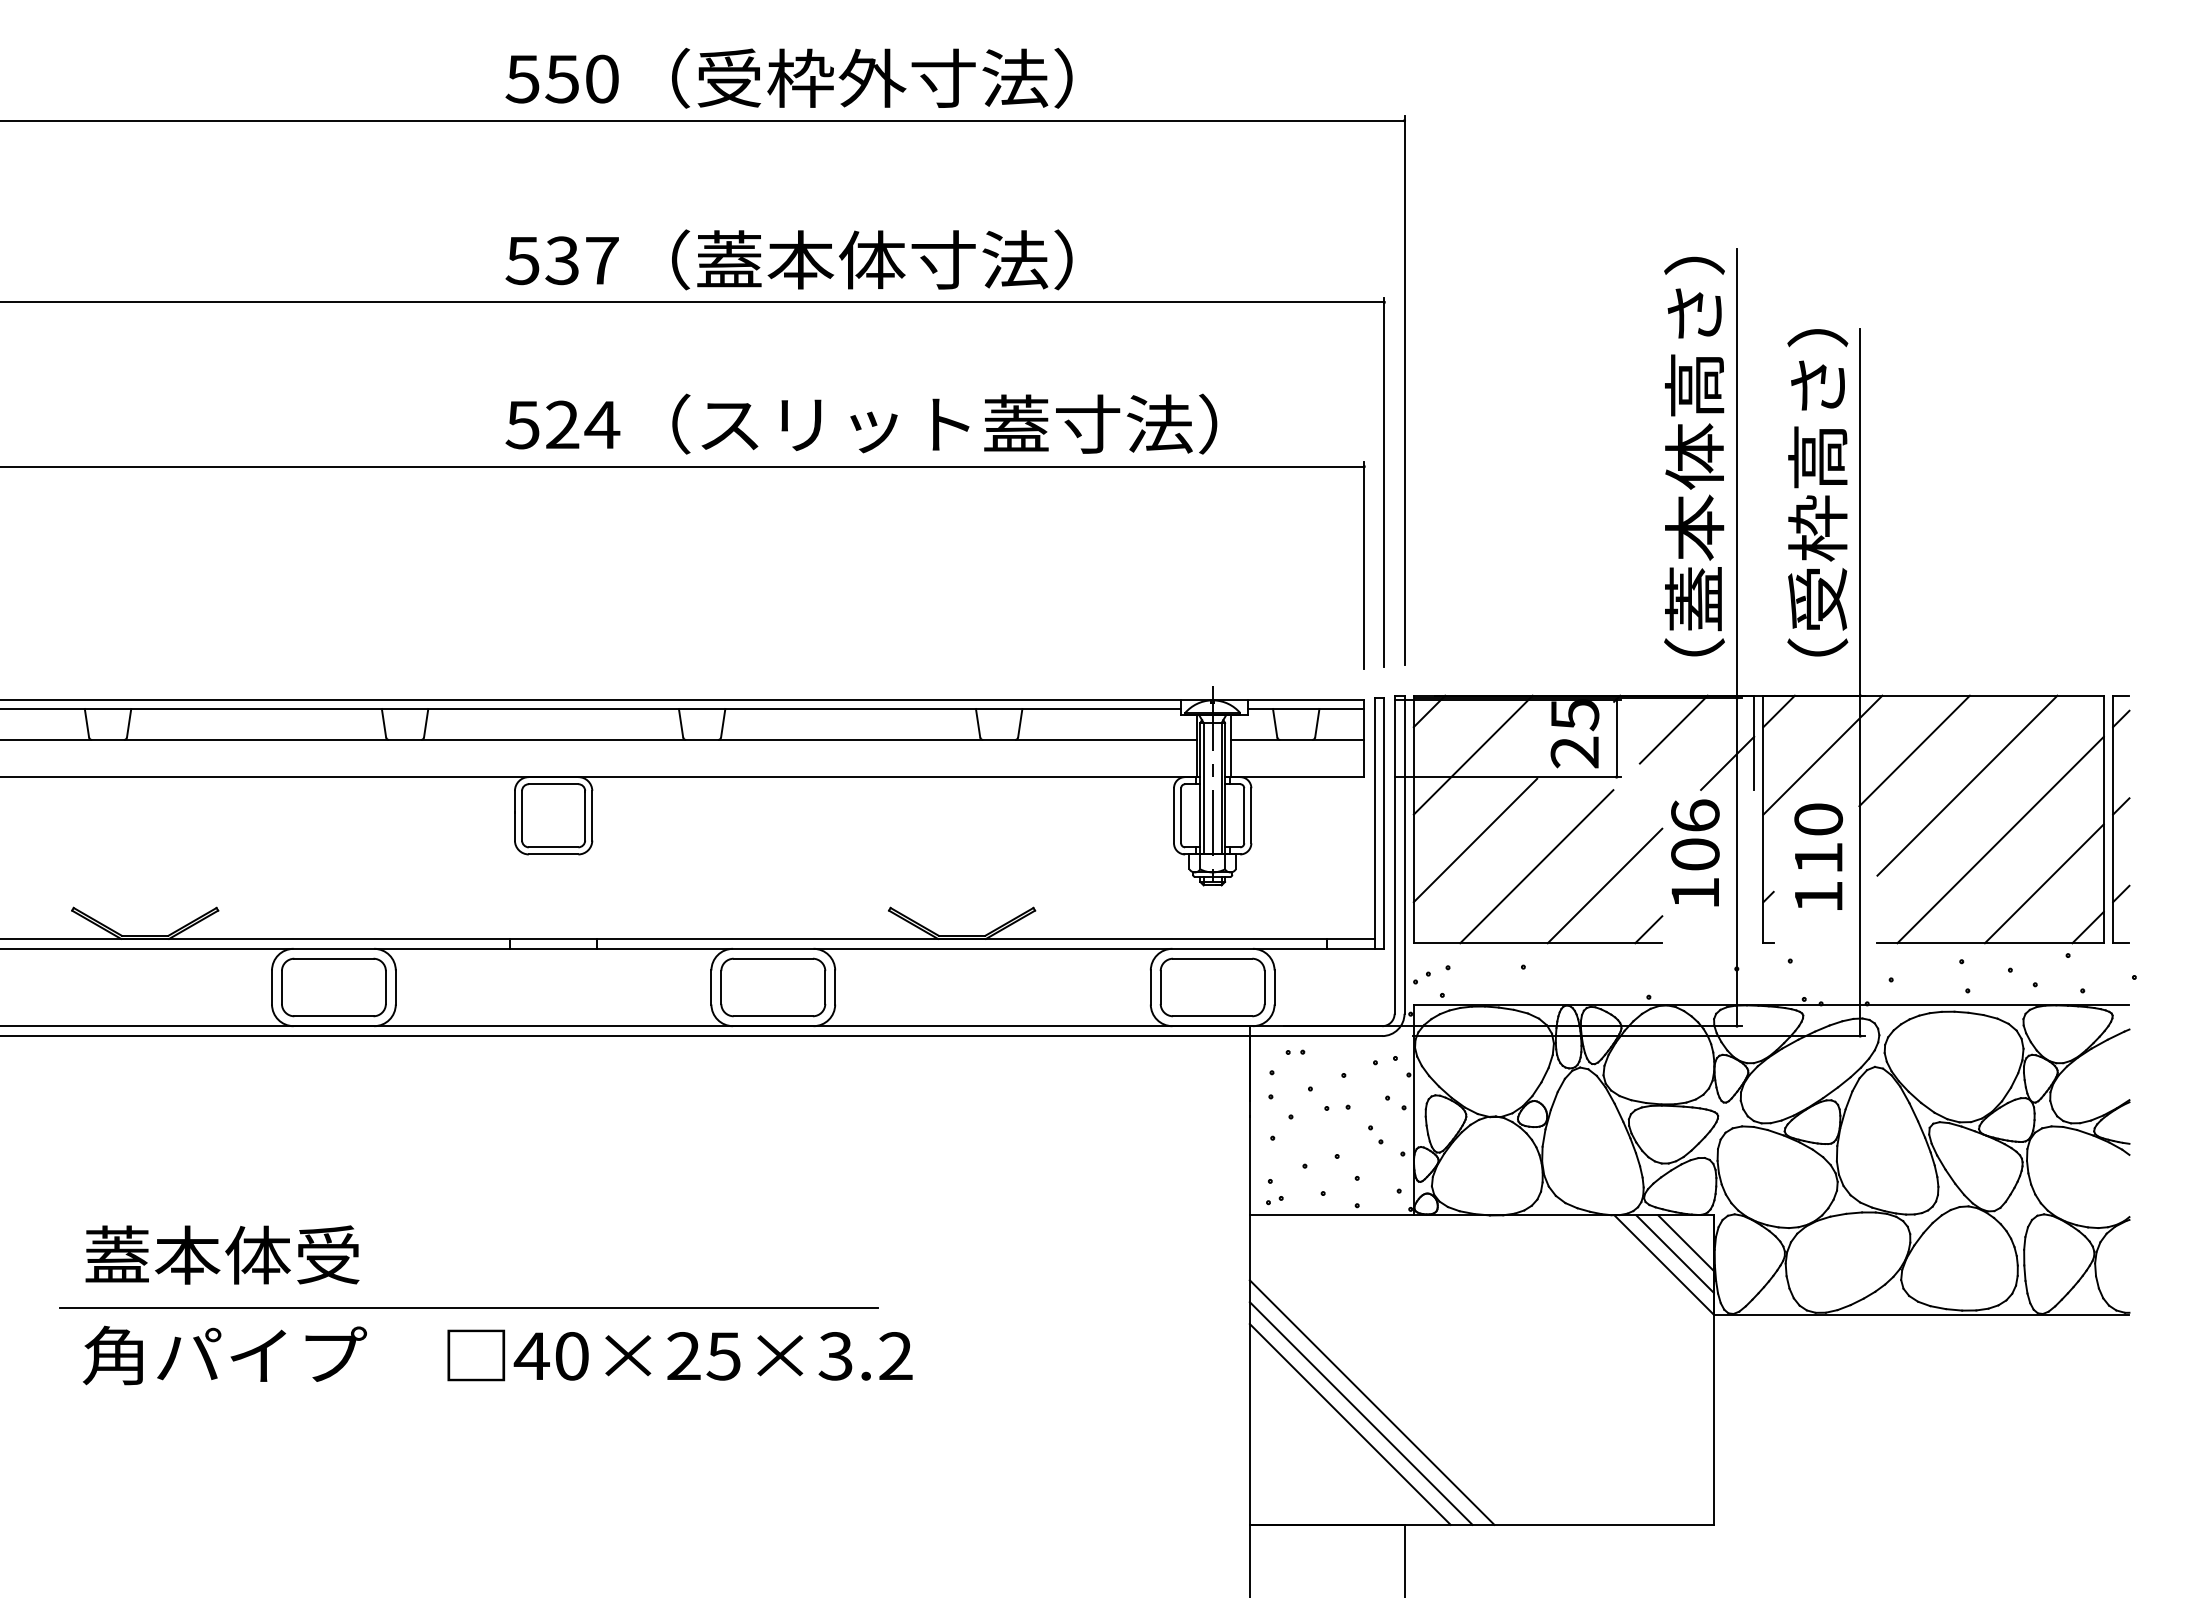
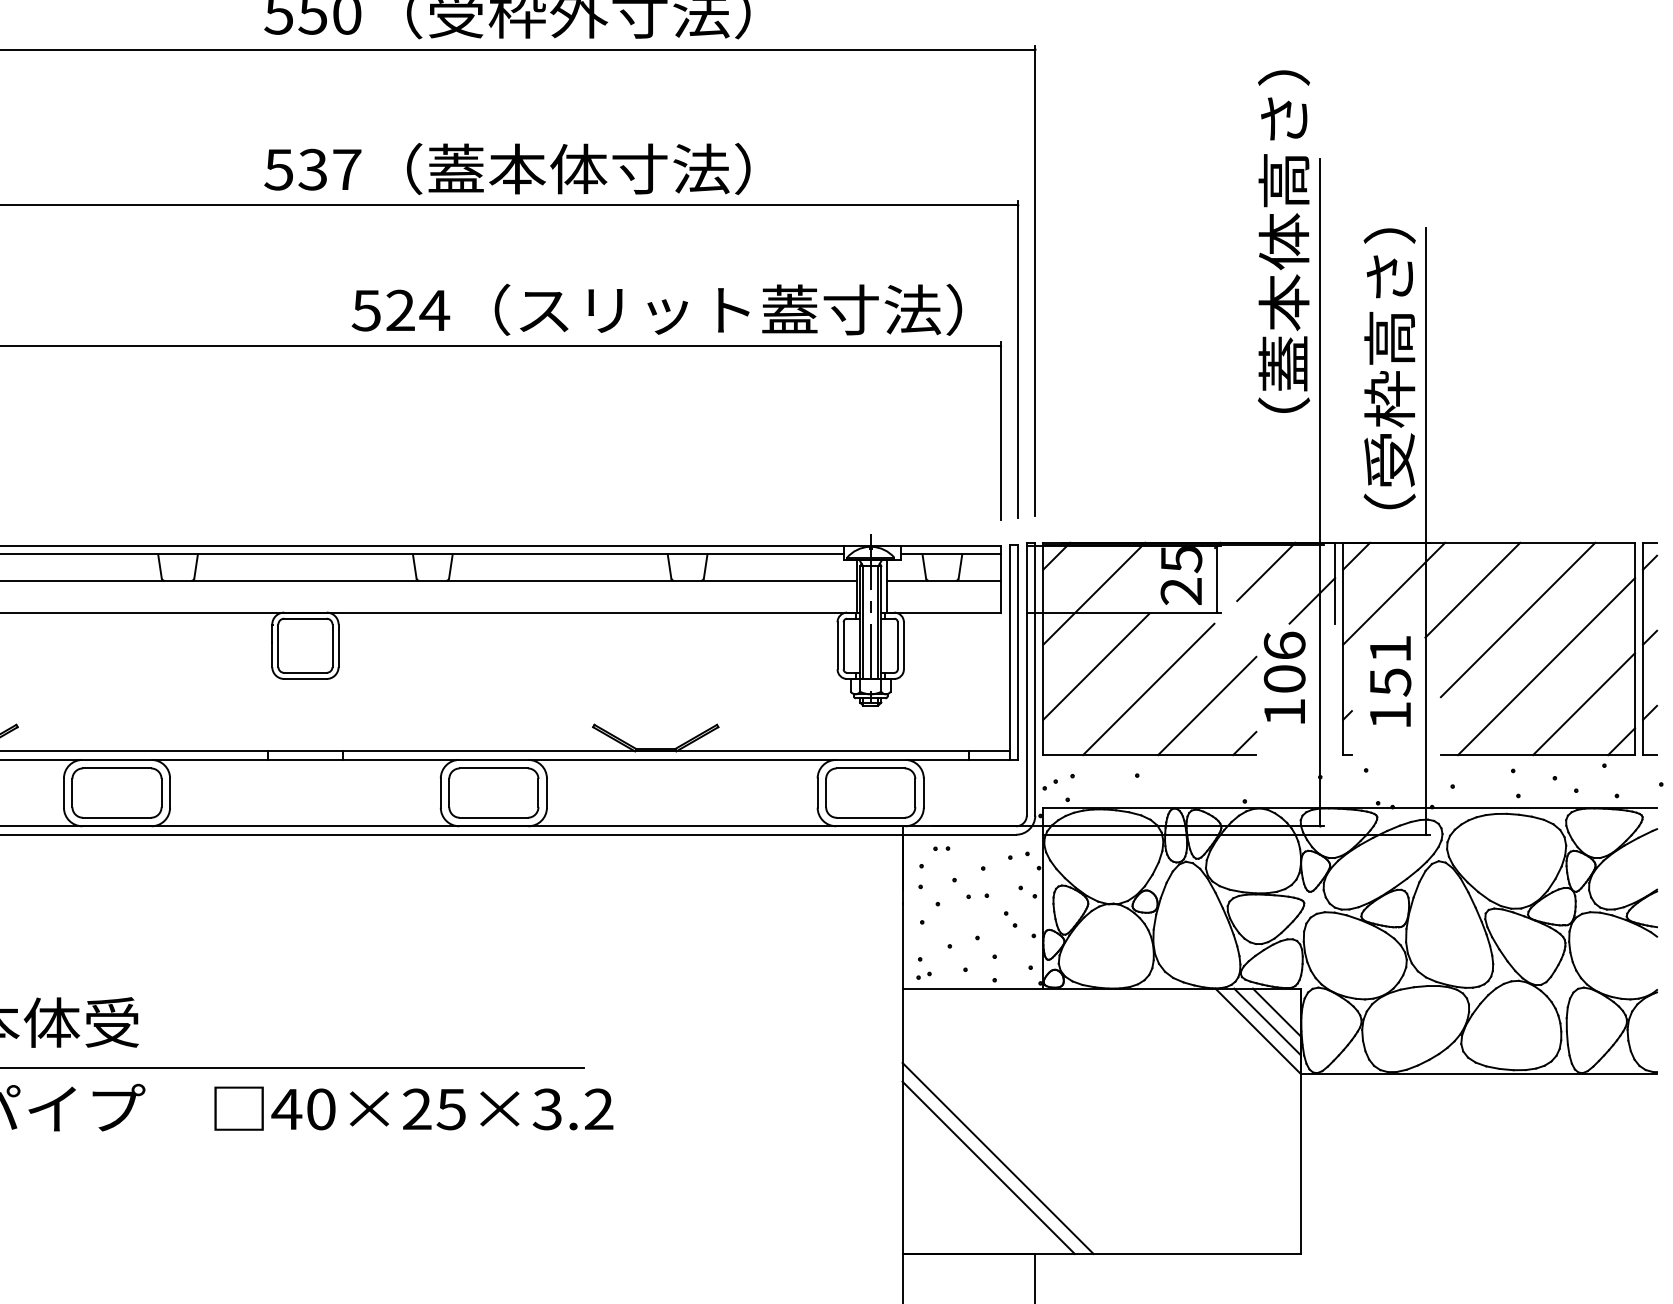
text: (861, 423) -> (657, 309), moved
text: (1694, 456) -> (1283, 241), moved
text: (1818, 839) -> (1390, 666), 110 -> 151
line: (1371, 1402) -> (1006, 1149), removed

